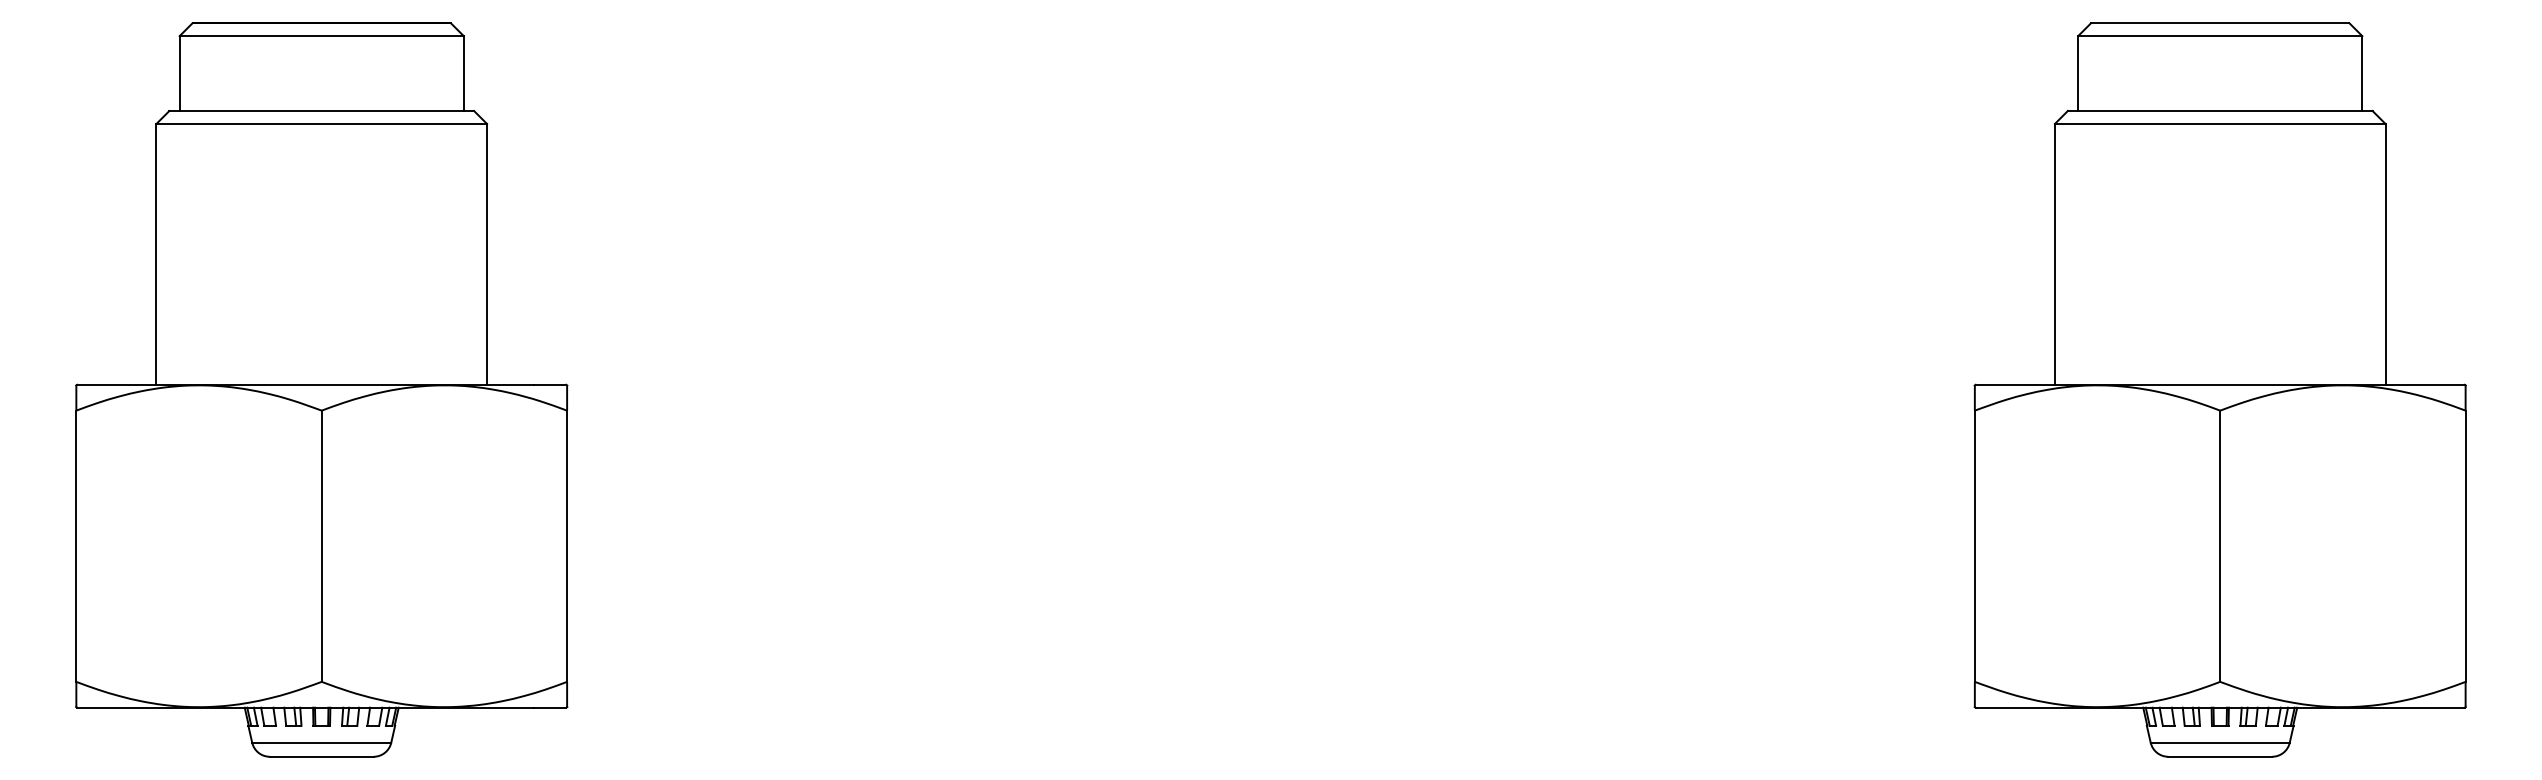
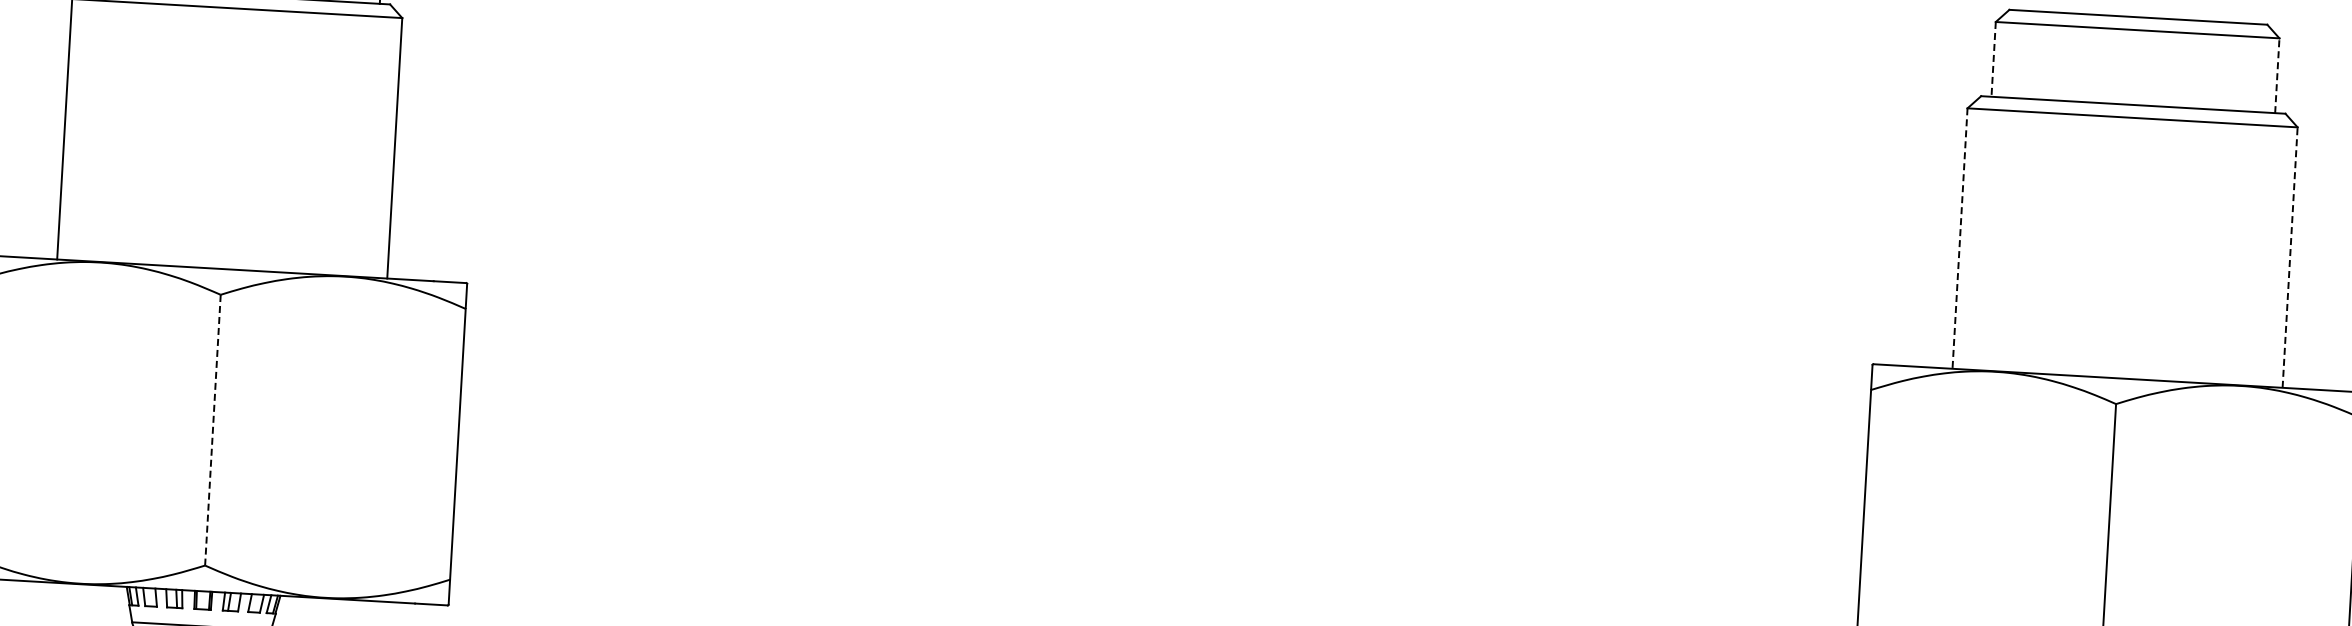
line: (2362, 73) -> (2277, 75), solid -> dashed
line: (2078, 74) -> (1993, 60), solid -> dashed
line: (2385, 253) -> (2290, 256), solid -> dashed
line: (2054, 254) -> (1959, 238), solid -> dashed
line: (321, 546) -> (212, 430), solid -> dashed

